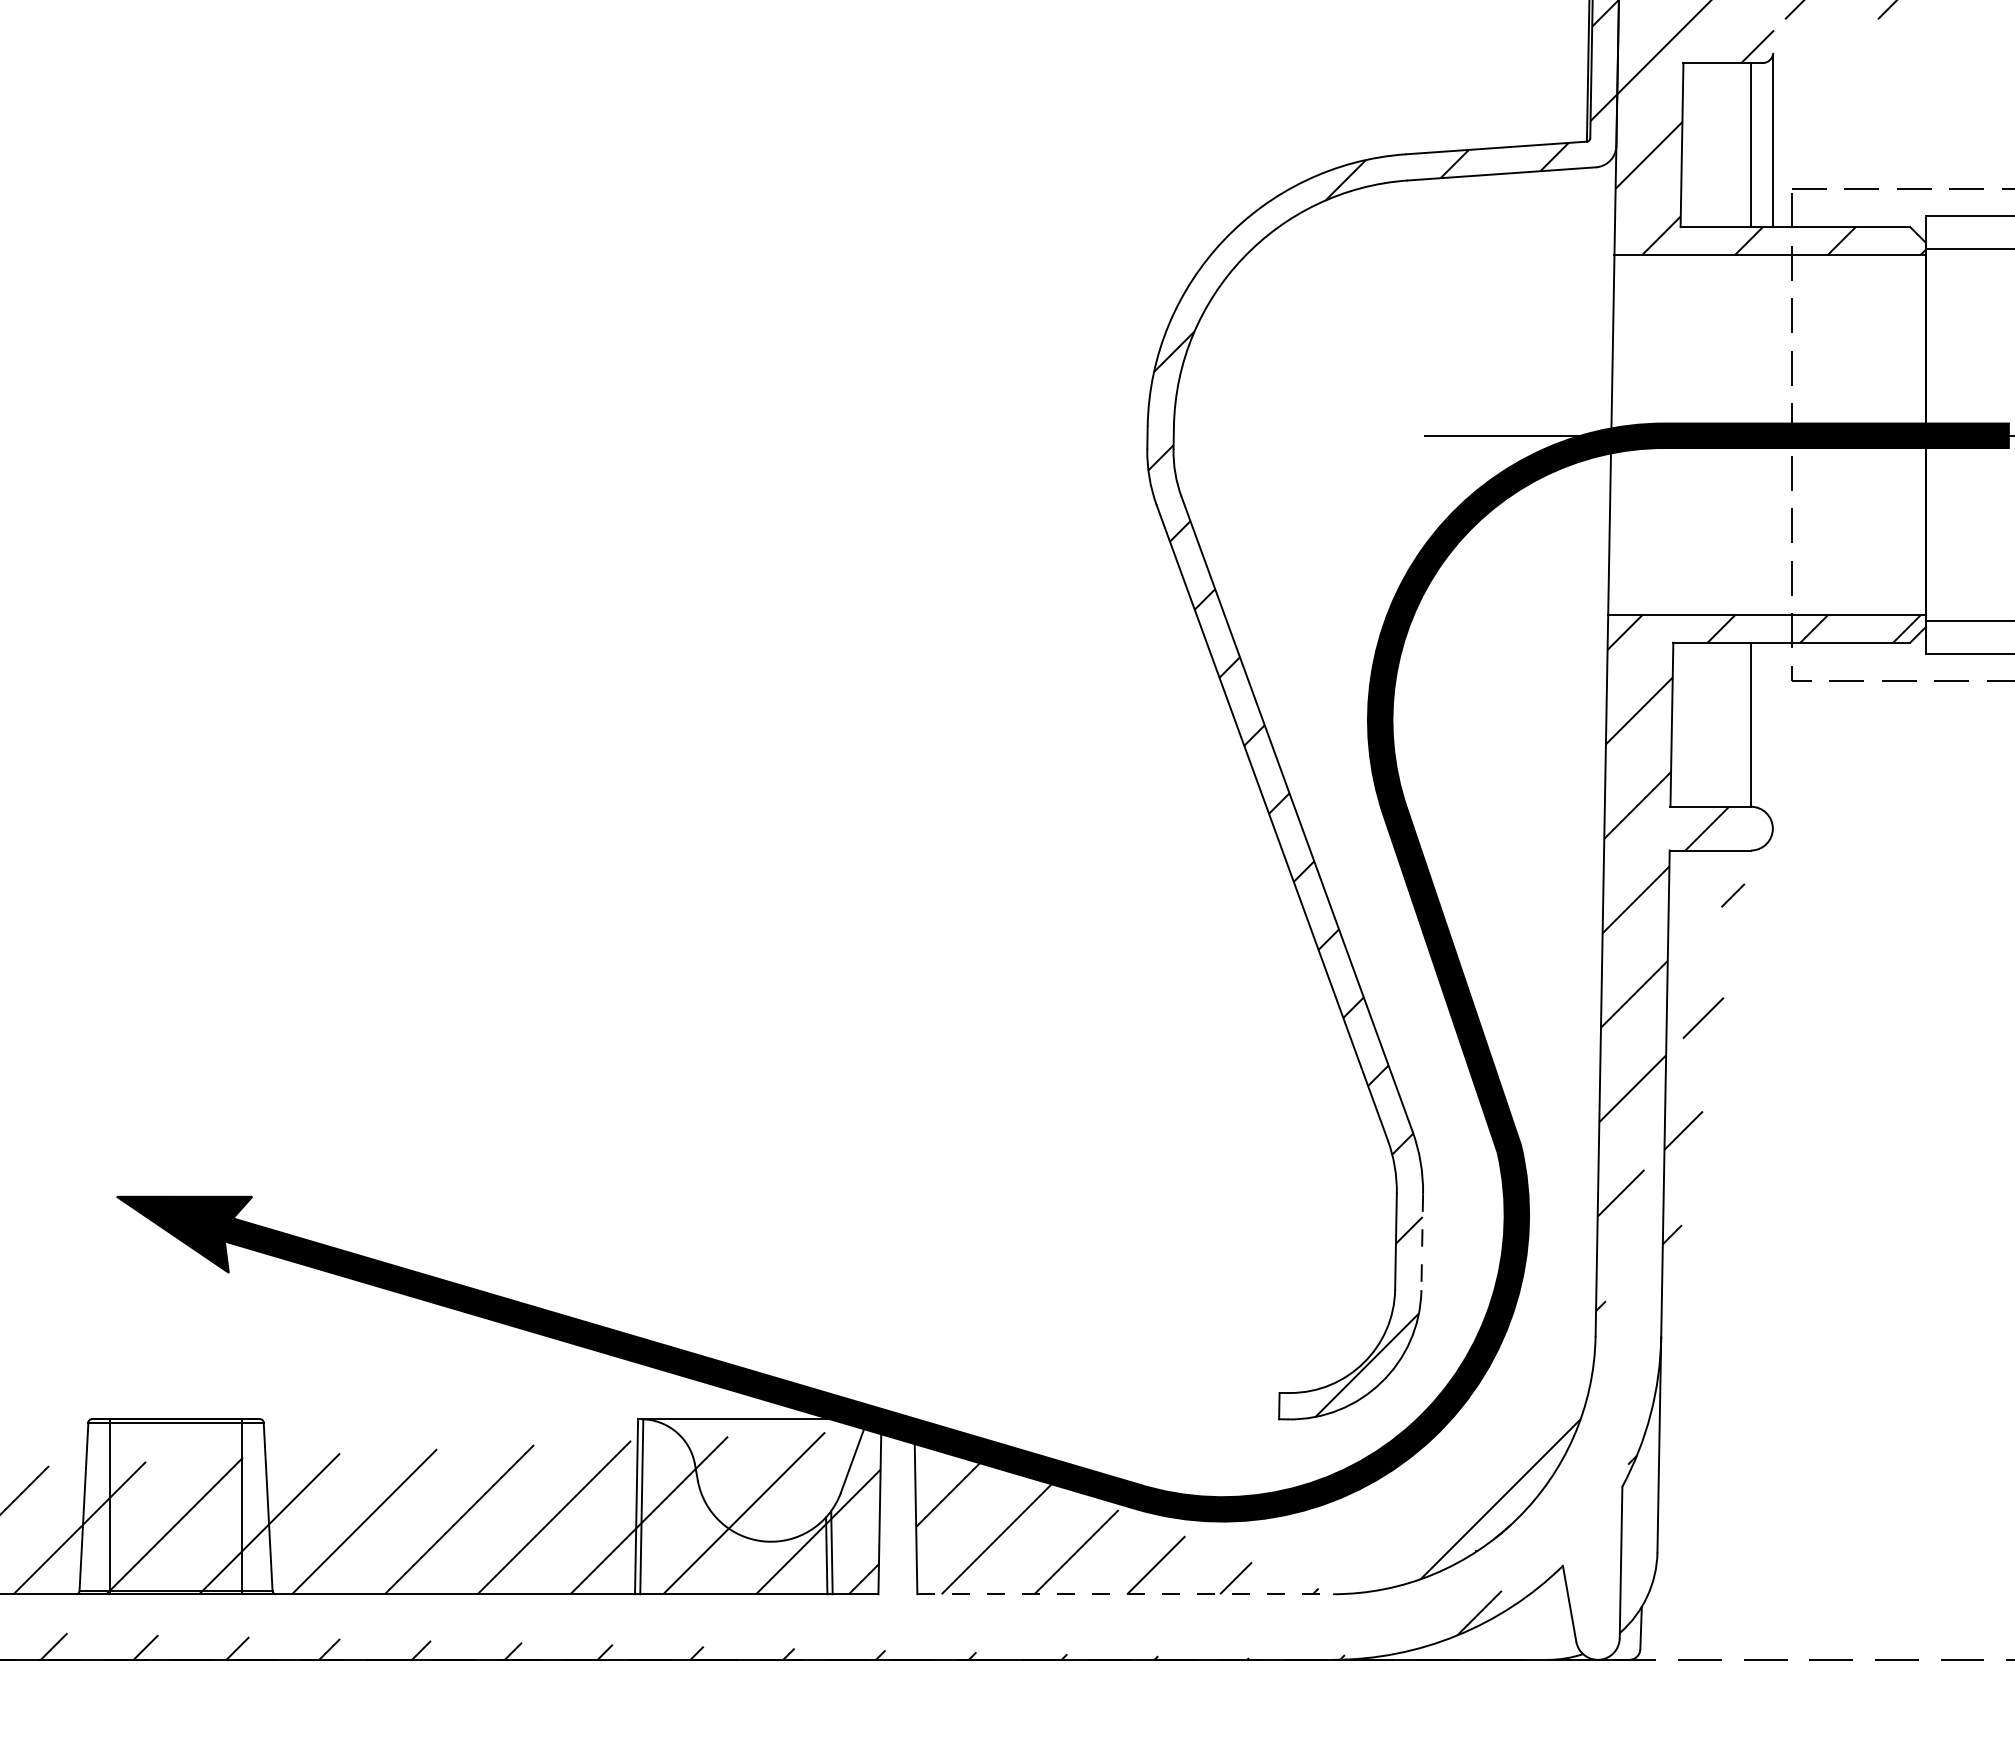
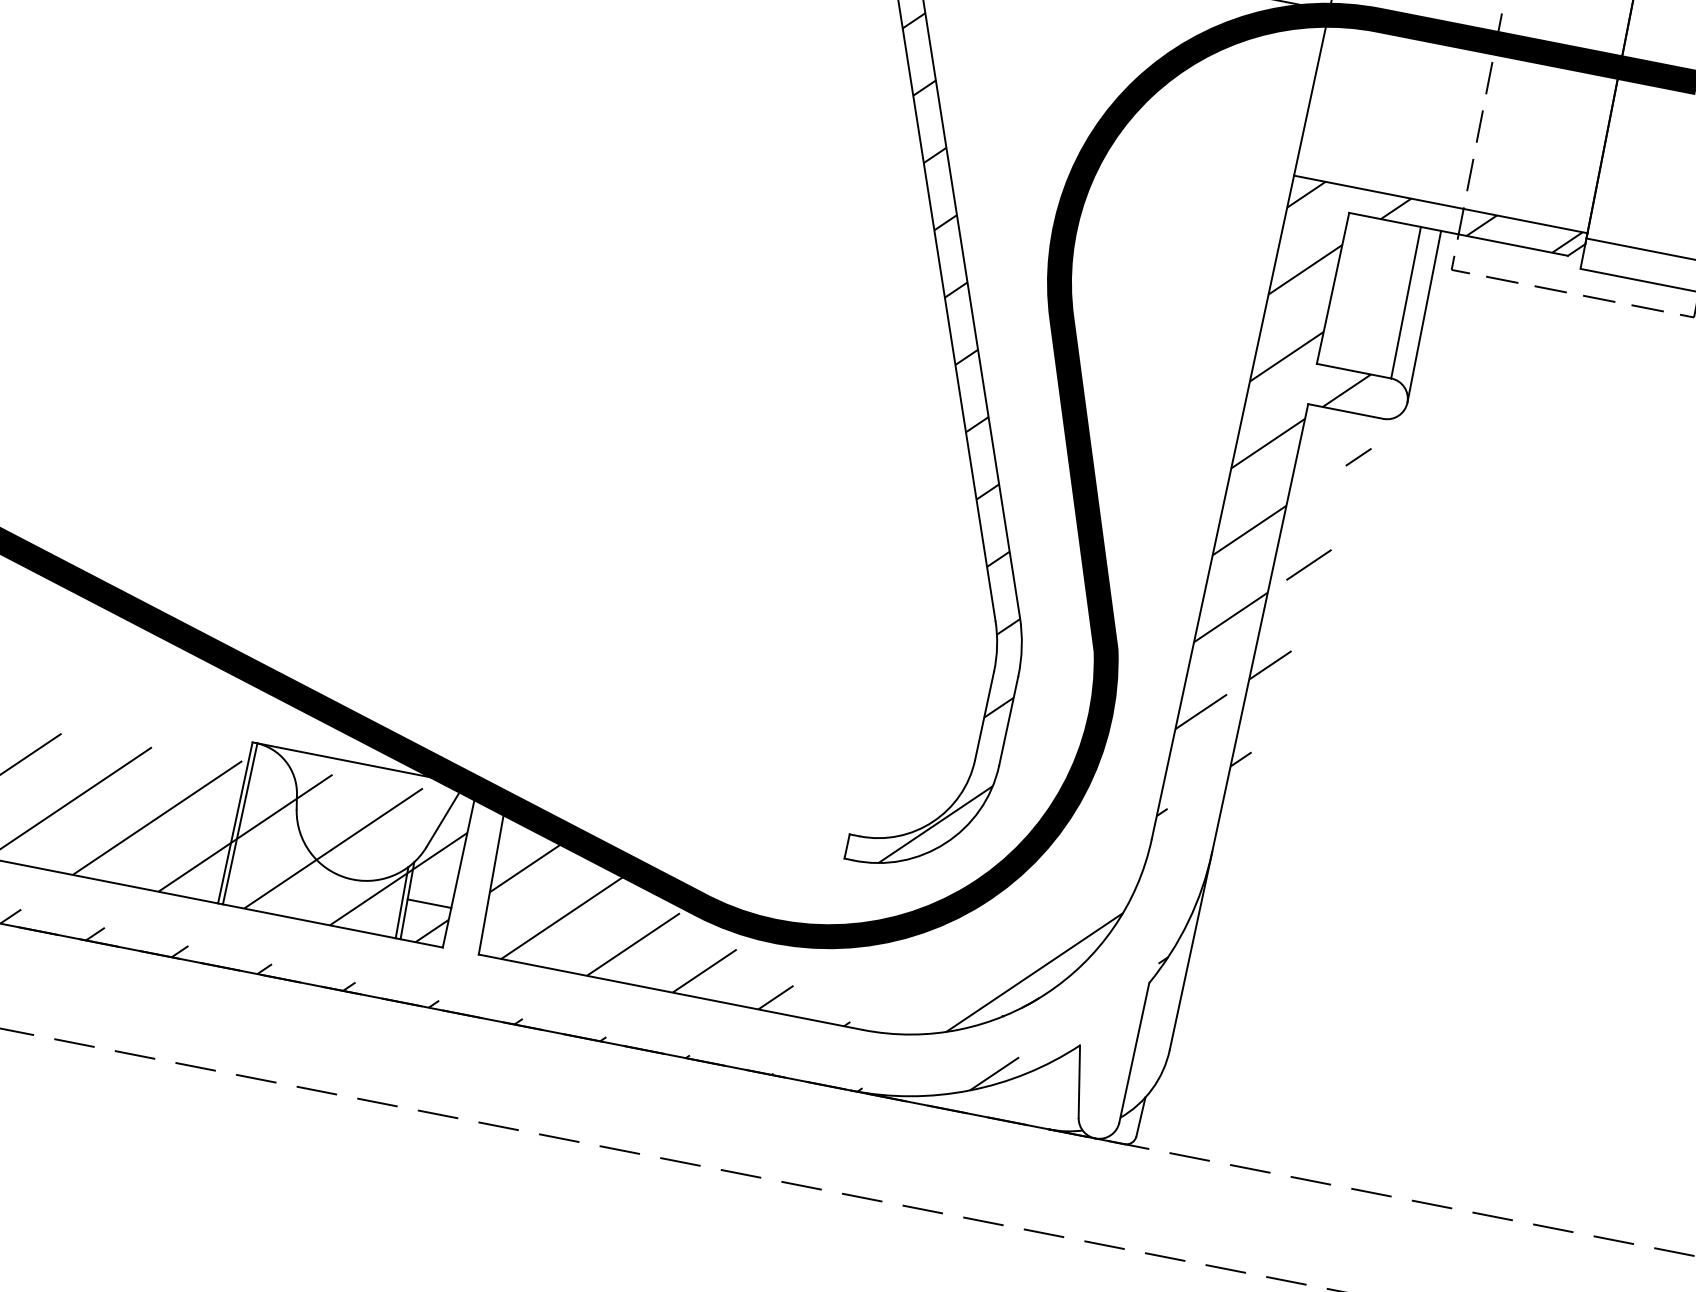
line: (1772, 735) -> (1423, 316), added
line: (1422, 1242) -> (1008, 721), dashed -> solid
line: (855, 1551) -> (429, 903), added
line: (1125, 1594) -> (670, 992), dashed -> solid

